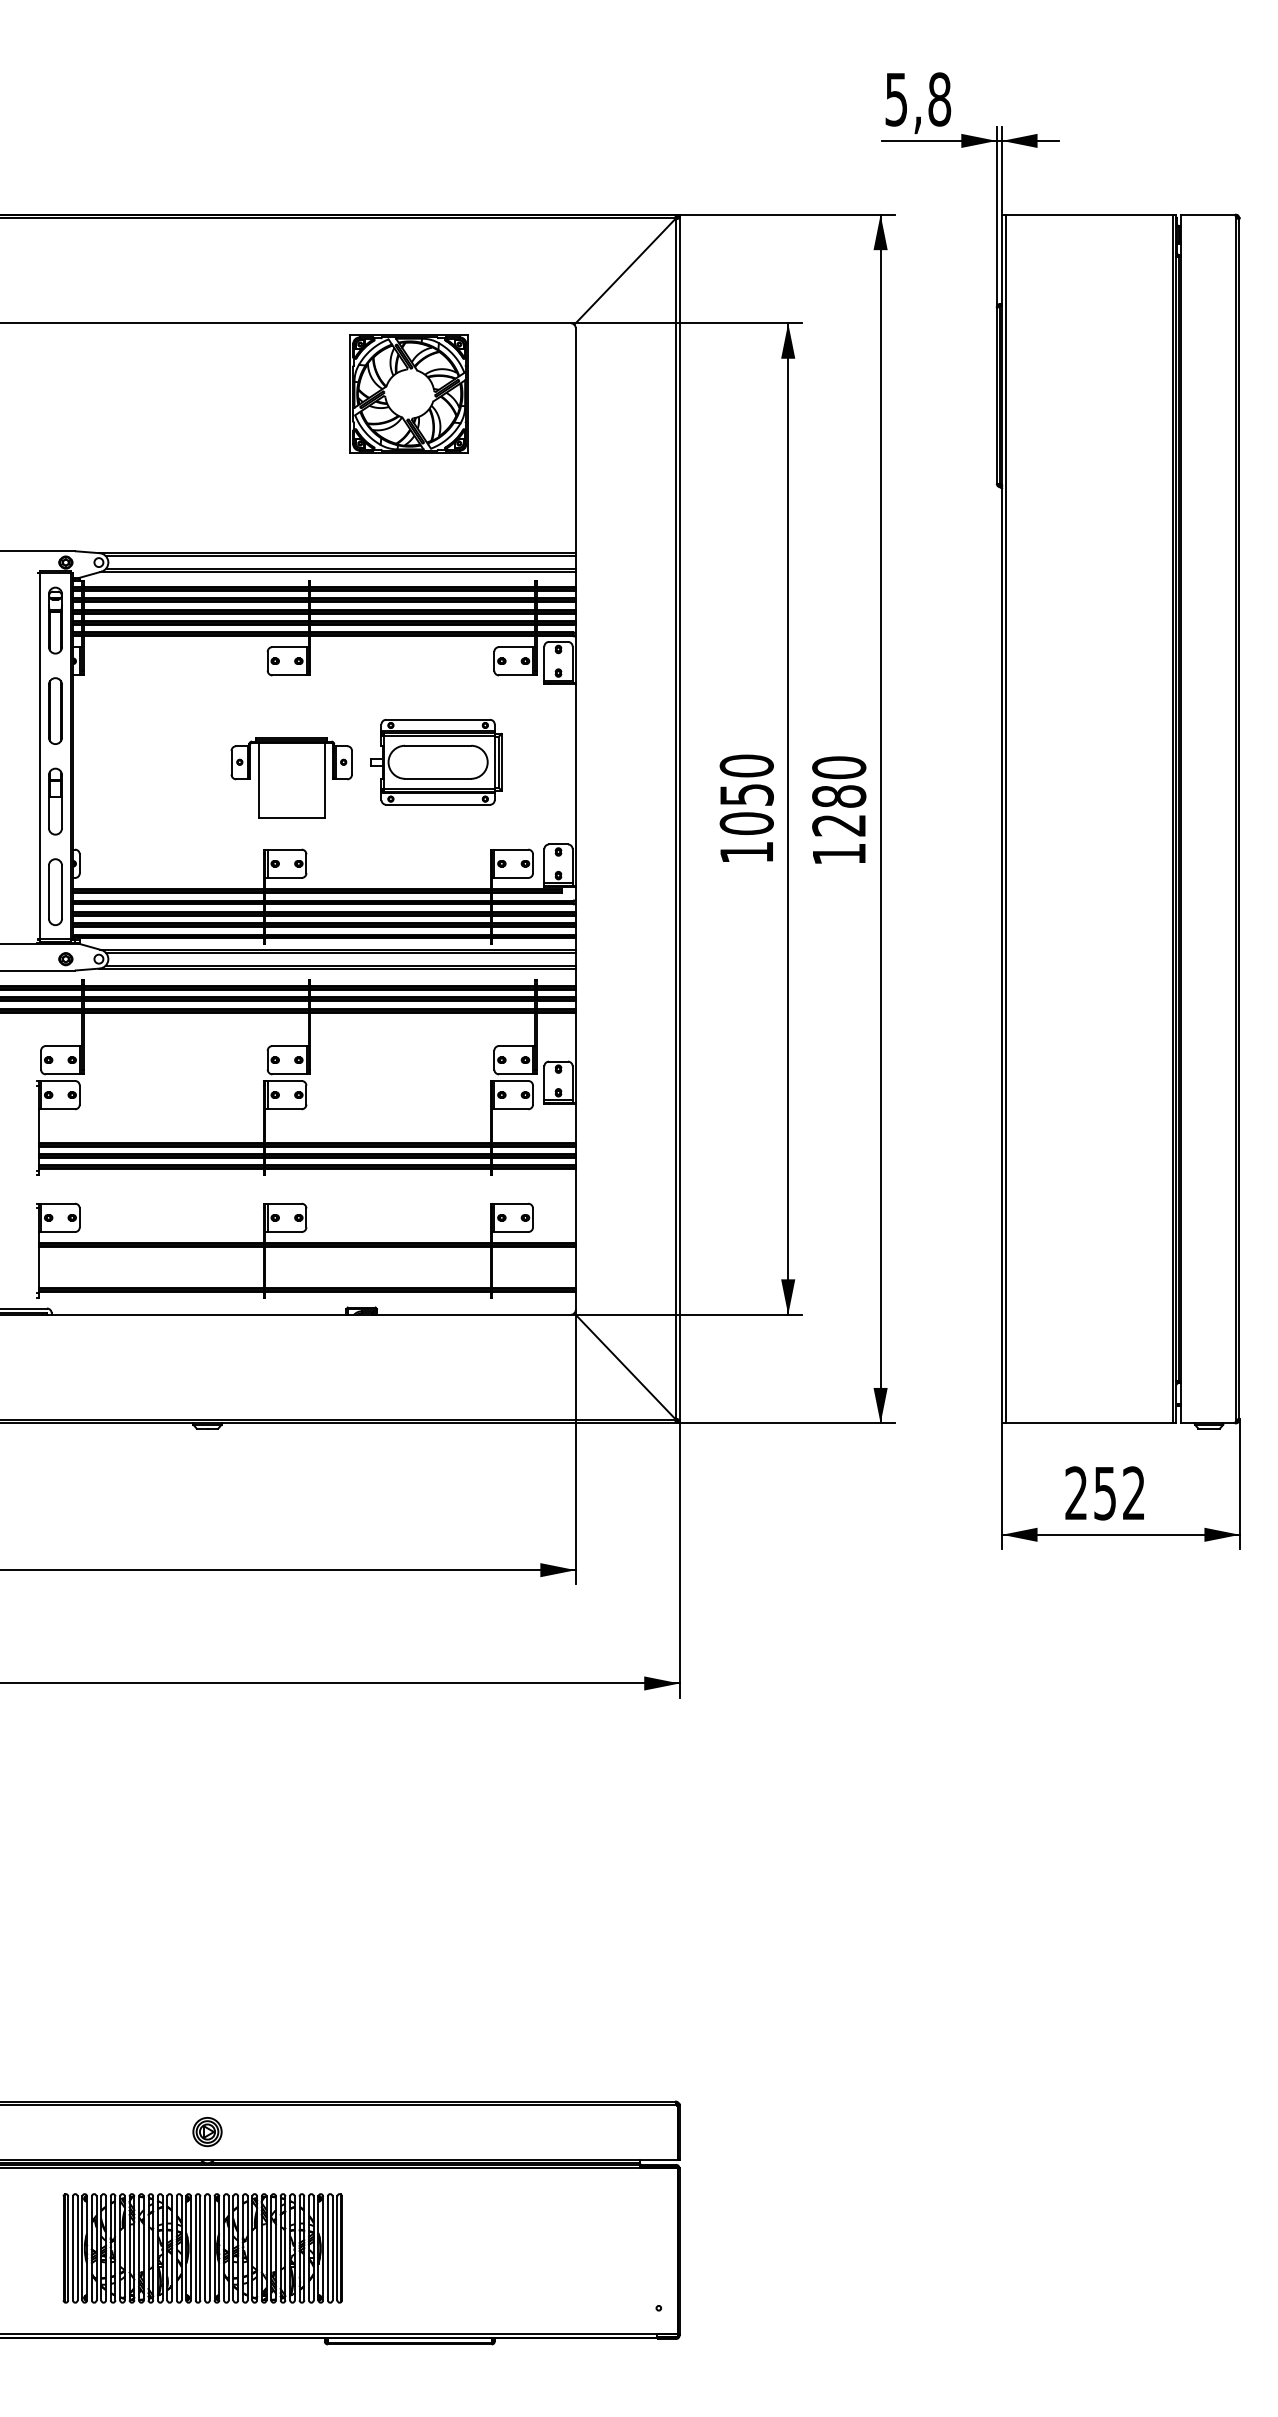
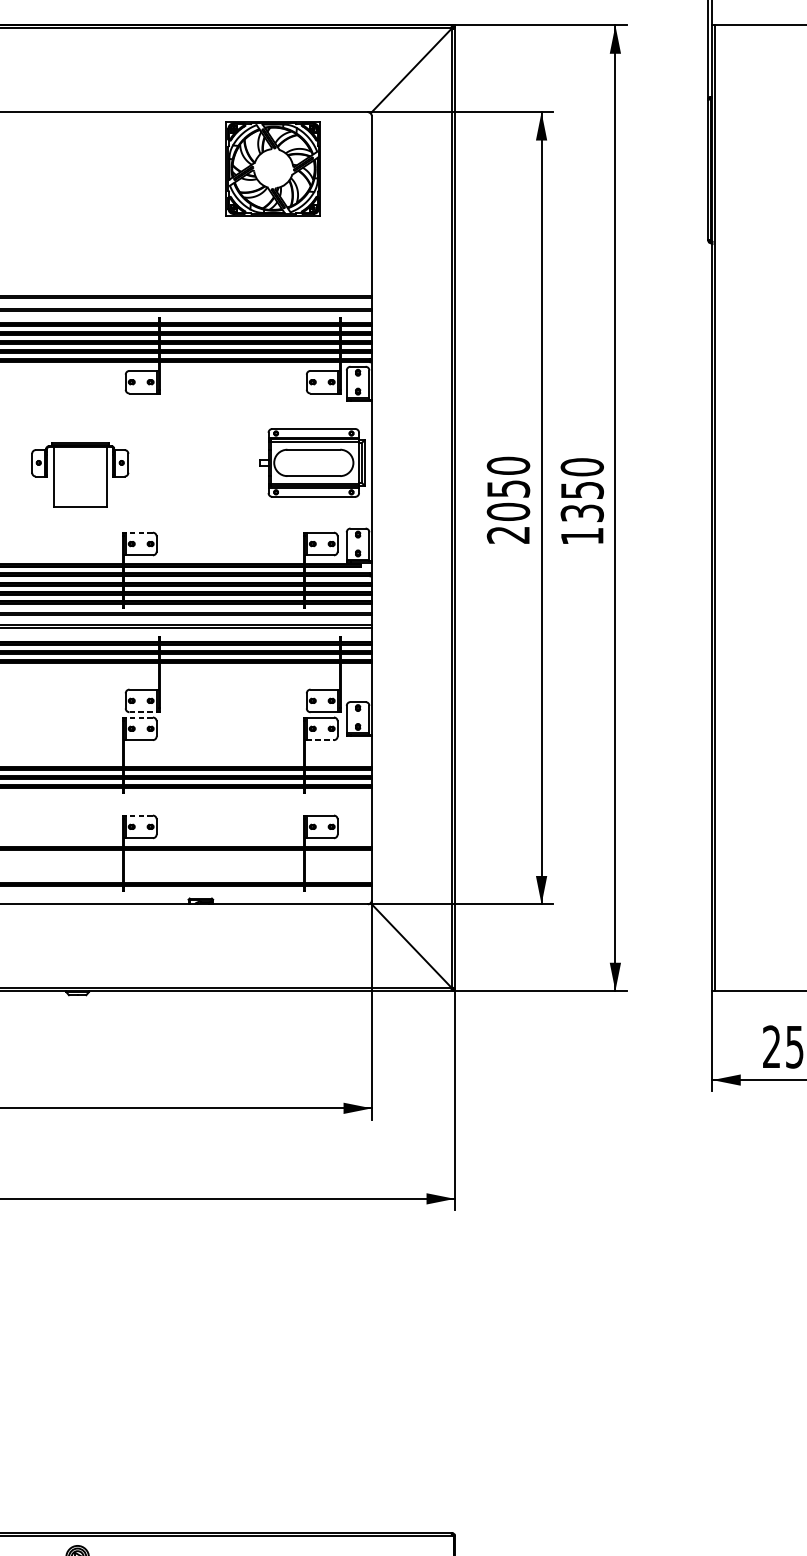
part: (408, 393) -> (272, 168), moved
part: (436, 762) -> (312, 463), moved
part: (291, 777) -> (80, 475), moved
text: (839, 810) -> (582, 501), 1280 -> 1350
line: (284, 849) -> (139, 532), solid -> dashed
text: (745, 852) -> (507, 534), 1050 -> 2050
line: (289, 1074) -> (143, 712), solid -> dashed
line: (284, 1080) -> (139, 717), solid -> dashed
line: (511, 1109) -> (320, 740), solid -> dashed
line: (284, 1203) -> (139, 815), solid -> dashed

